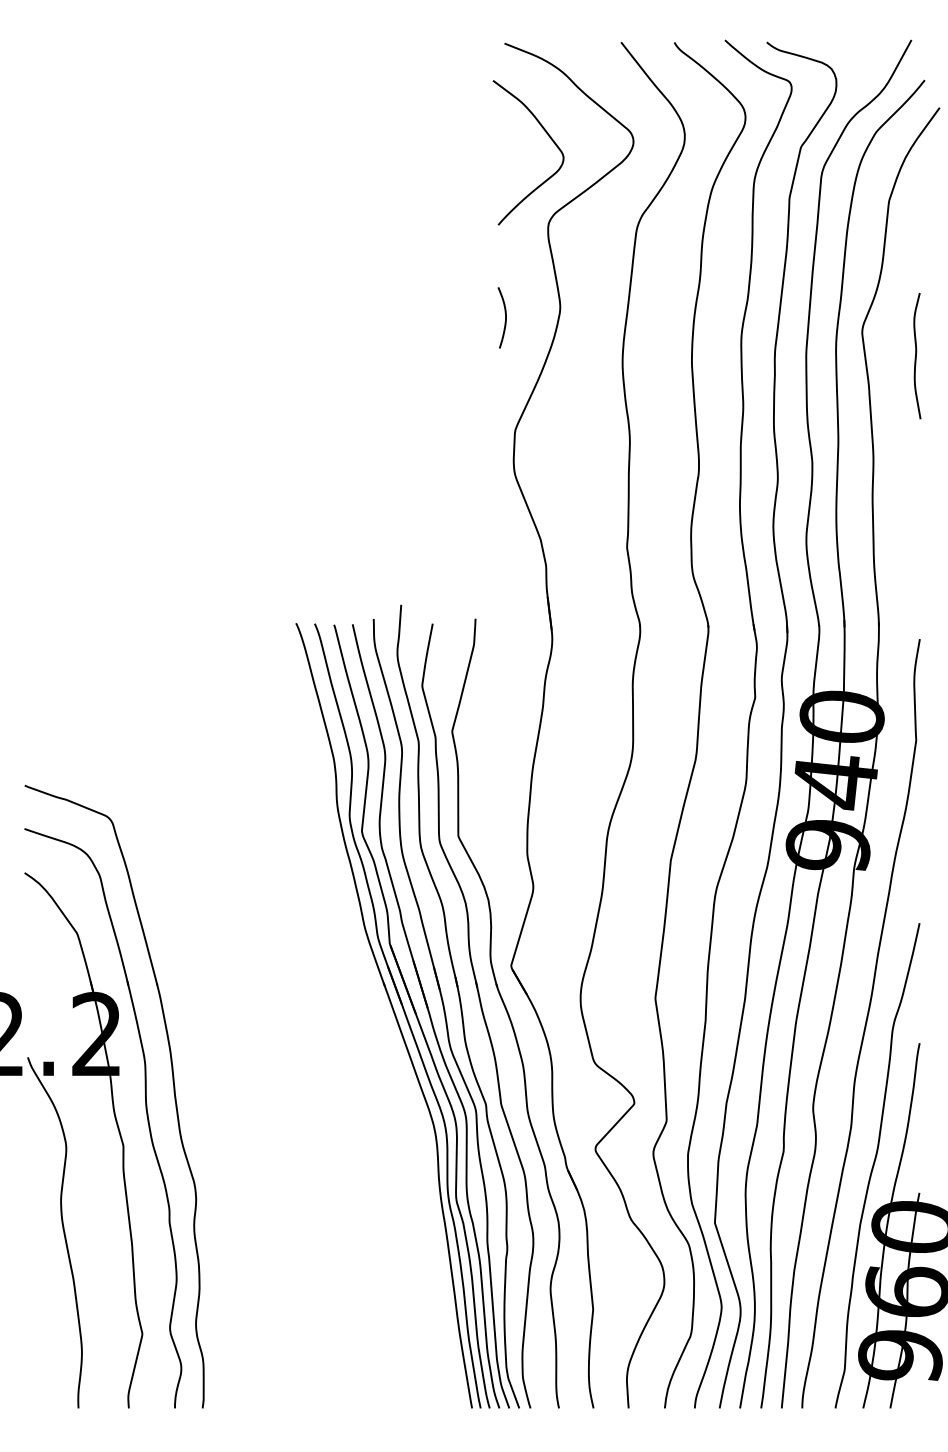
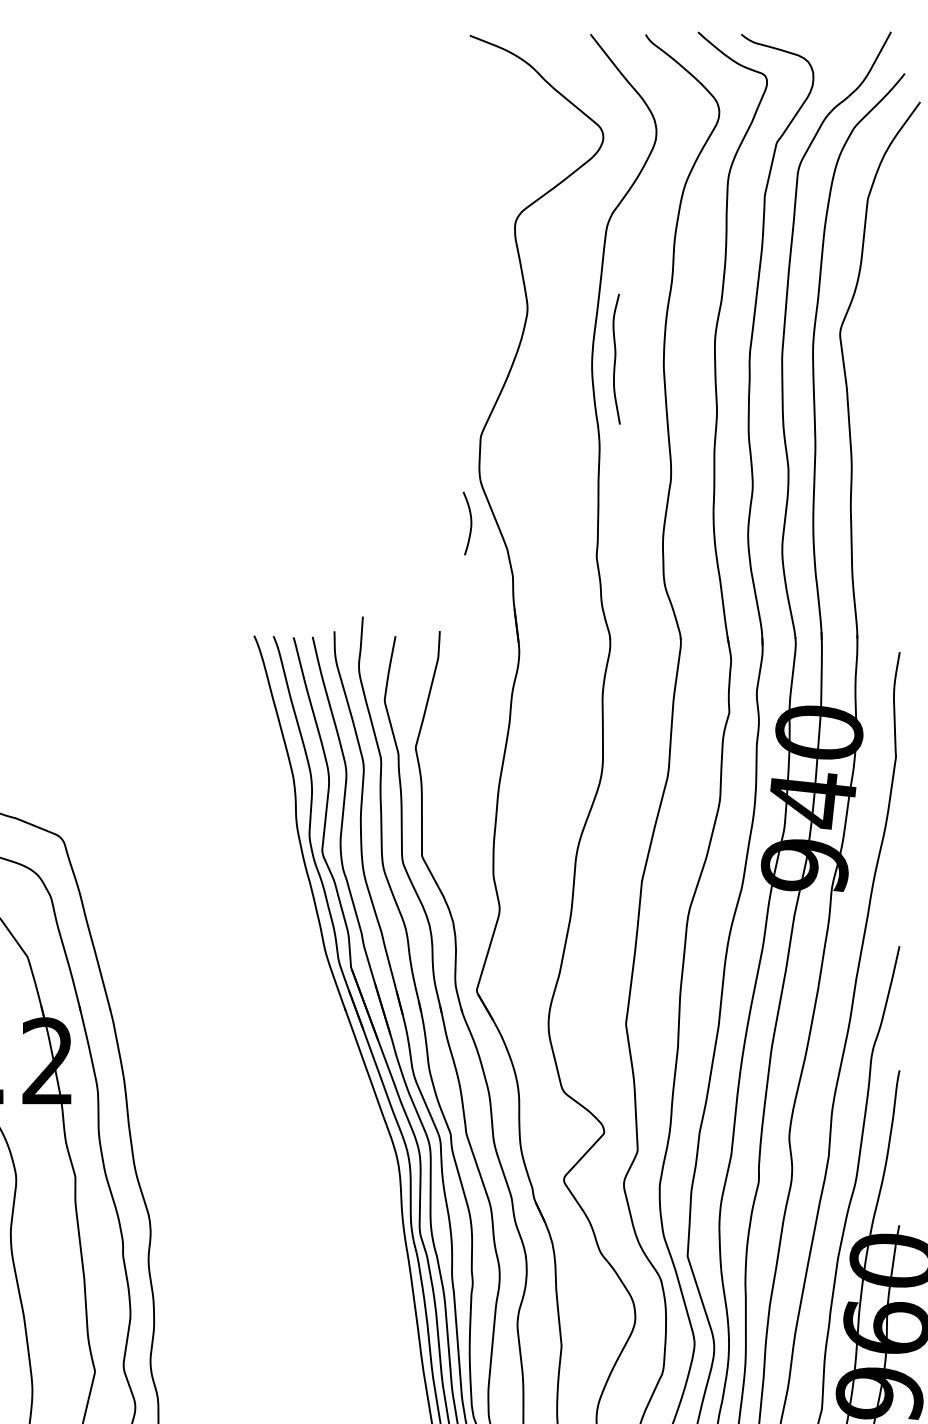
curve: (547, 135) -> (514, 130), removed
curve: (505, 317) -> (470, 523), moved
curve: (916, 356) -> (615, 359), moved

